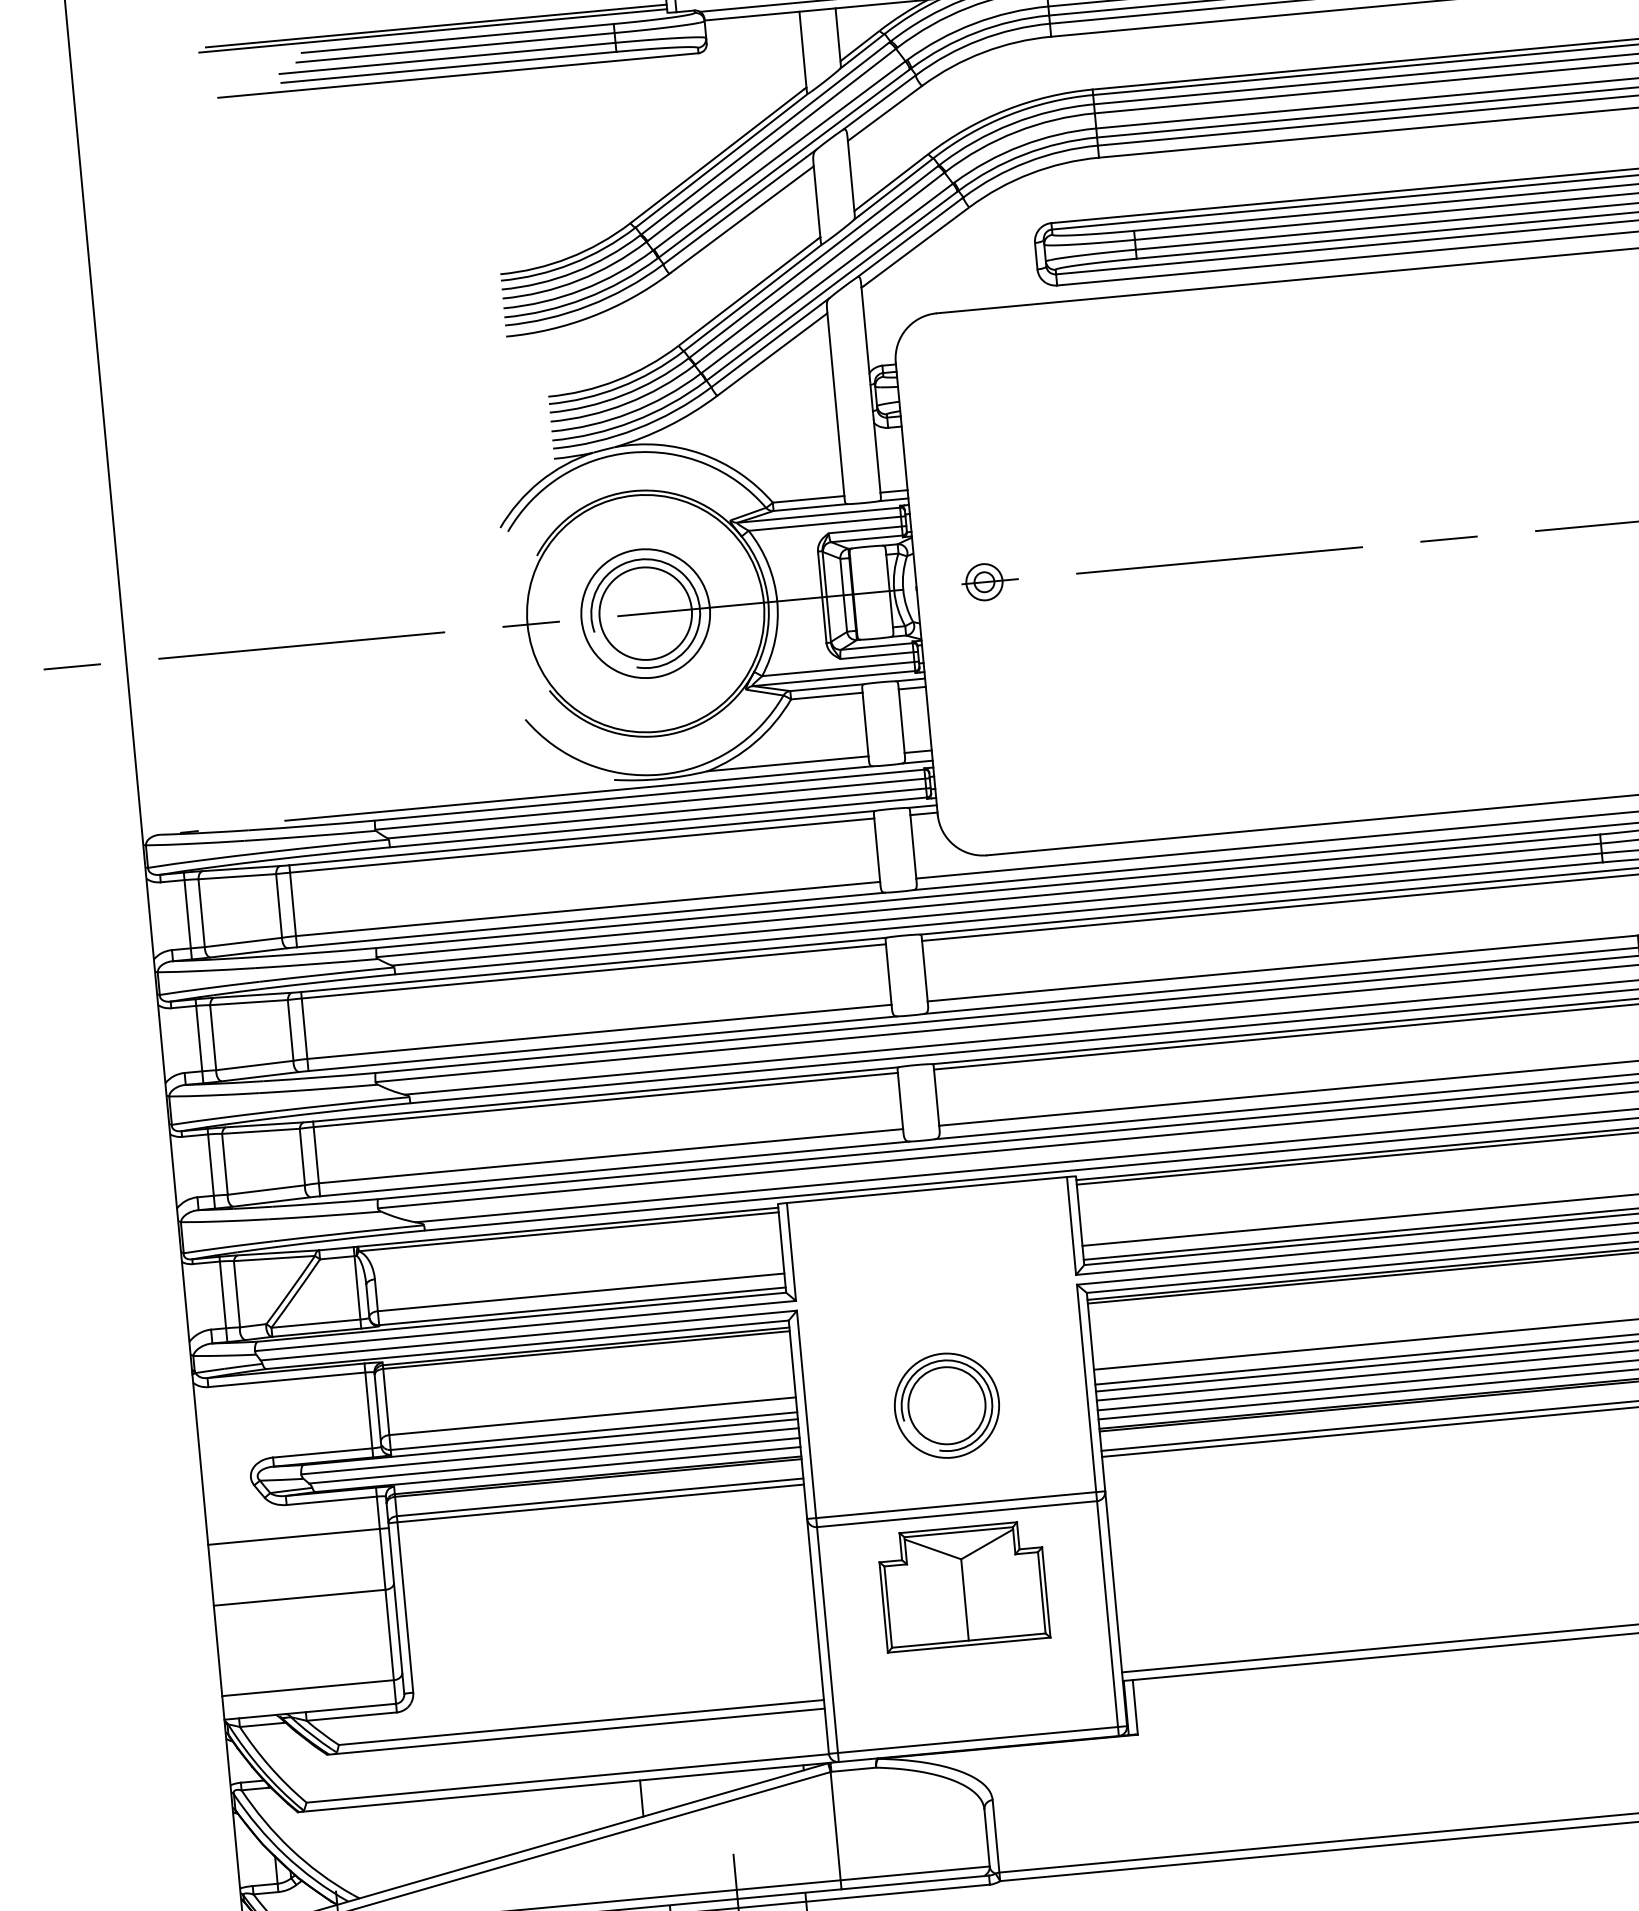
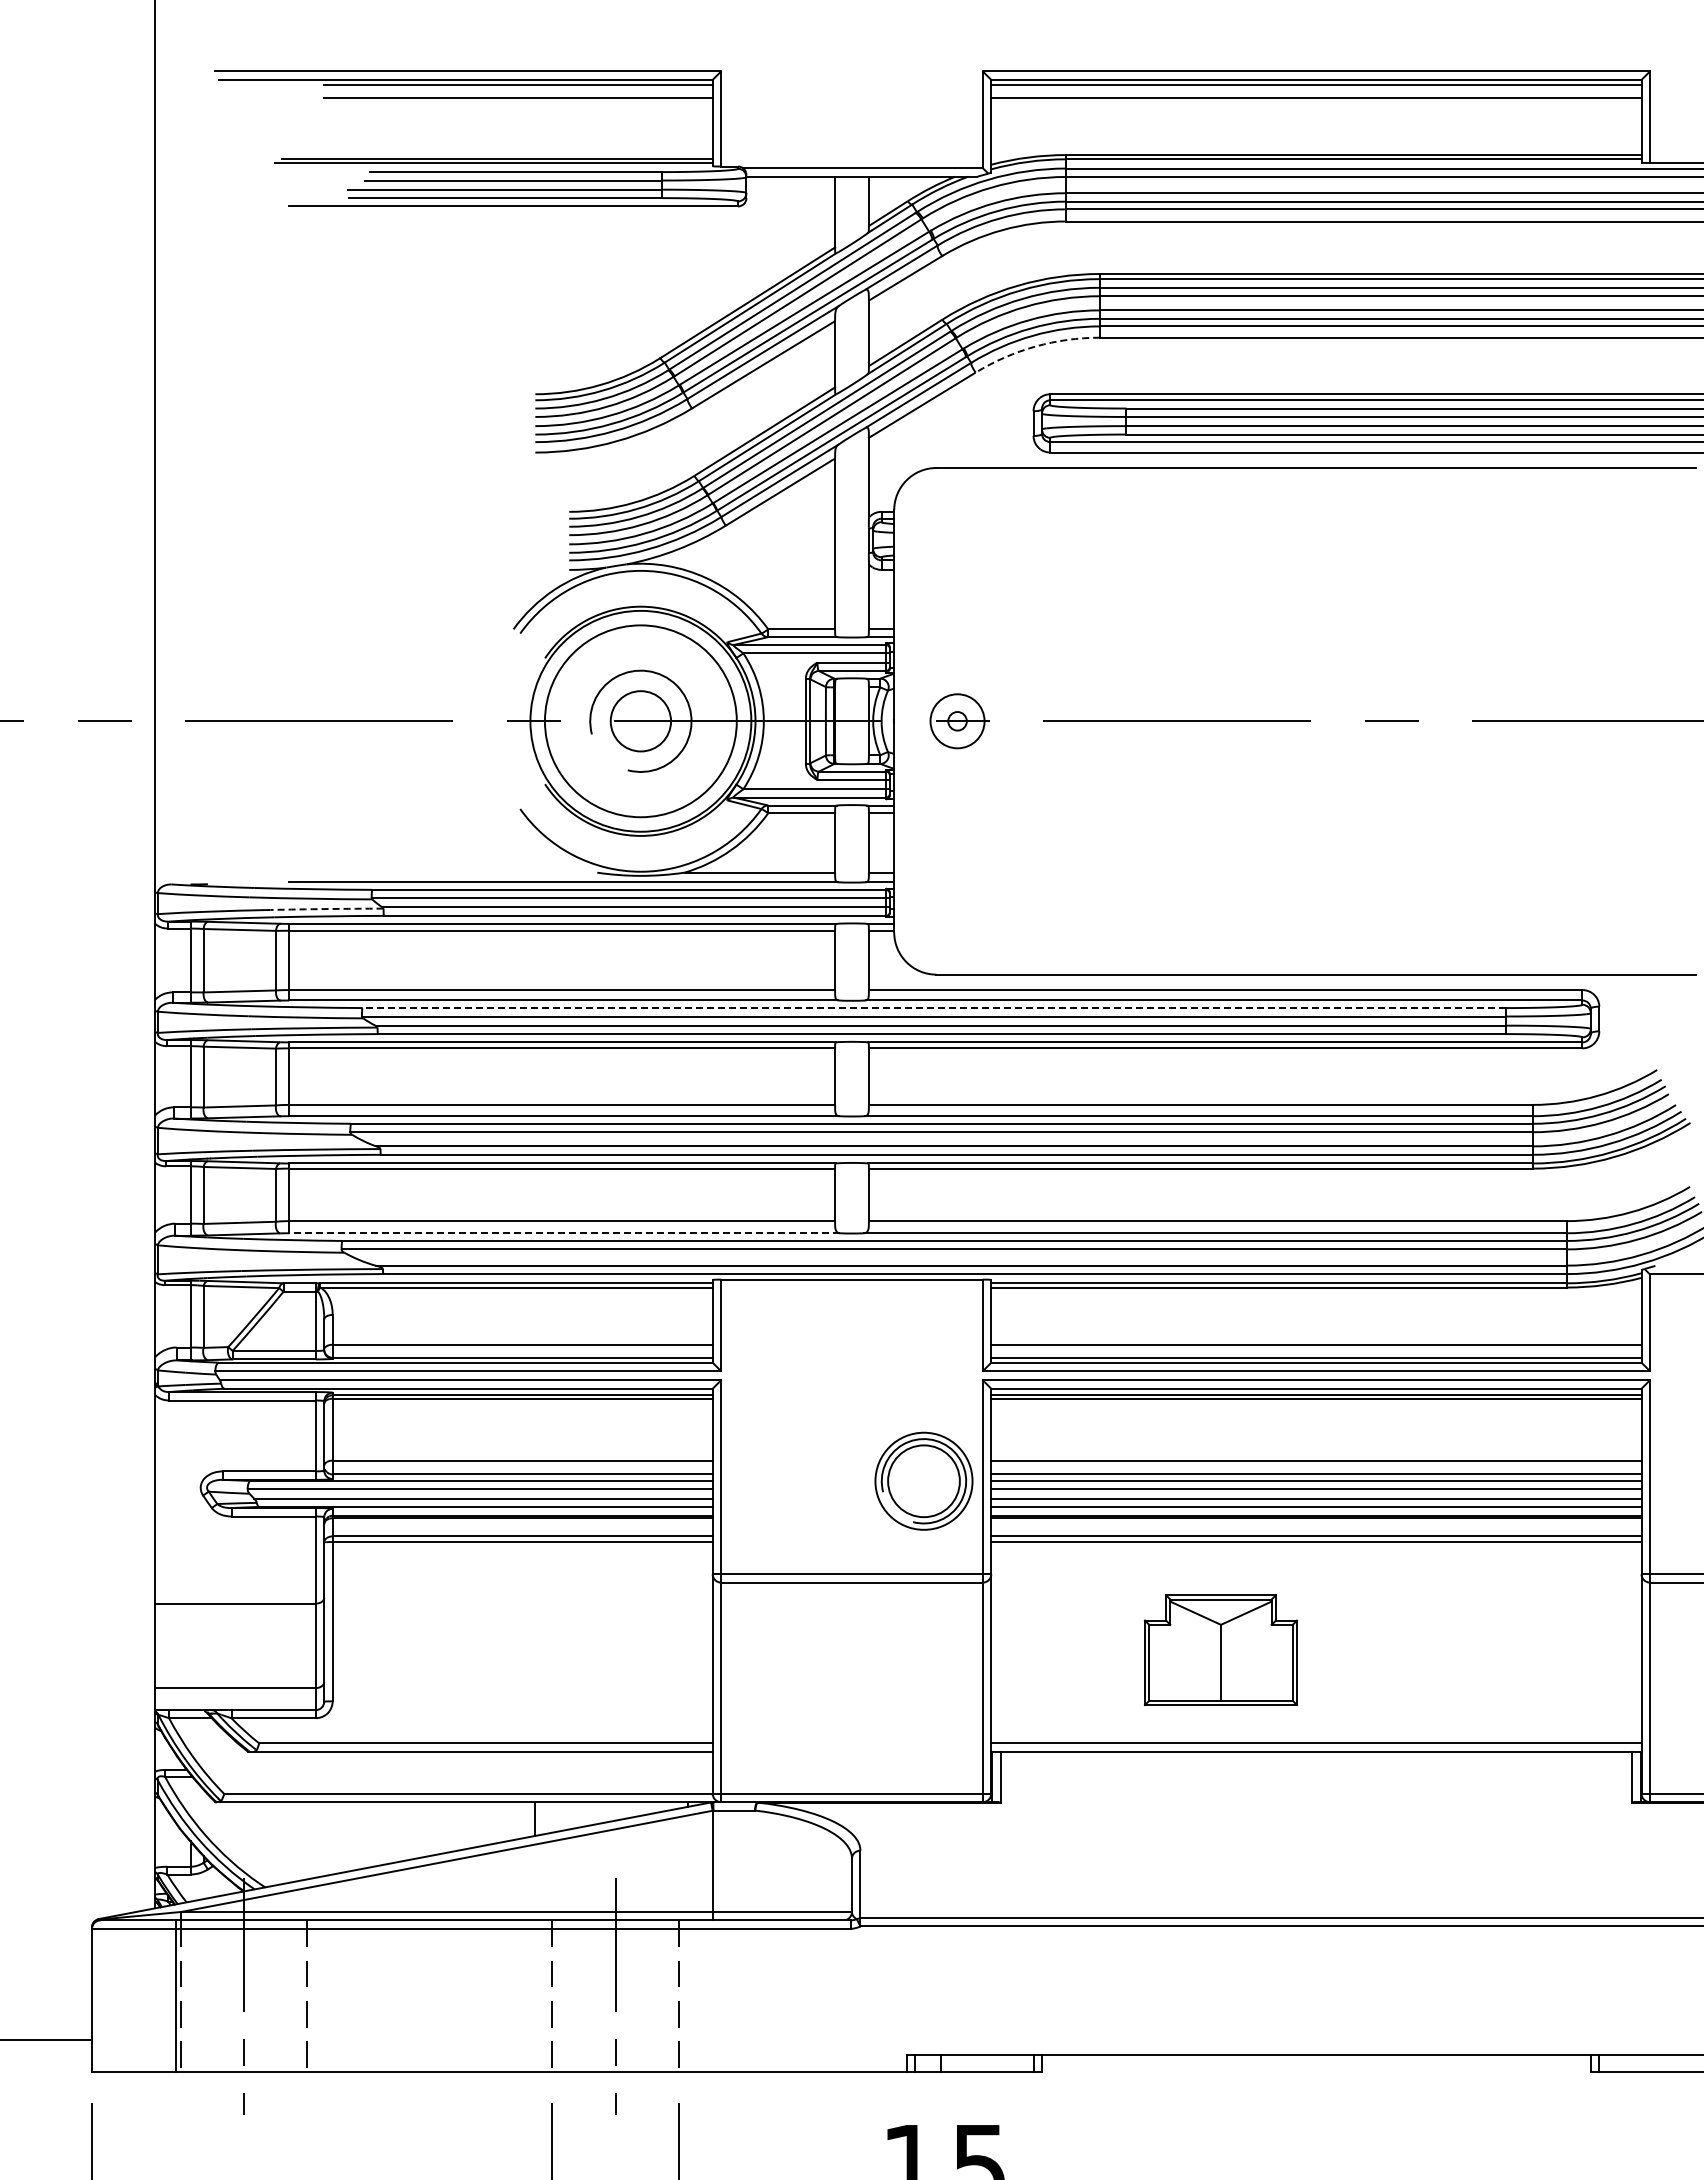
arc: (1030, 173) -> (1035, 346), solid -> dashed
circle: (984, 582) -> (957, 721), size x1.6
circle: (645, 613) -> (640, 721), size x0.7
circle: (645, 613) -> (640, 721), size x1.6
arc: (328, 846) -> (326, 909), solid -> dashed
line: (988, 891) -> (934, 1008), solid -> dashed
line: (613, 1169) -> (563, 1233), solid -> dashed
part: (946, 1404) -> (923, 1480), moved
line: (298, 1536) -> (239, 1546), removed
part: (963, 1585) -> (1220, 1649), moved

